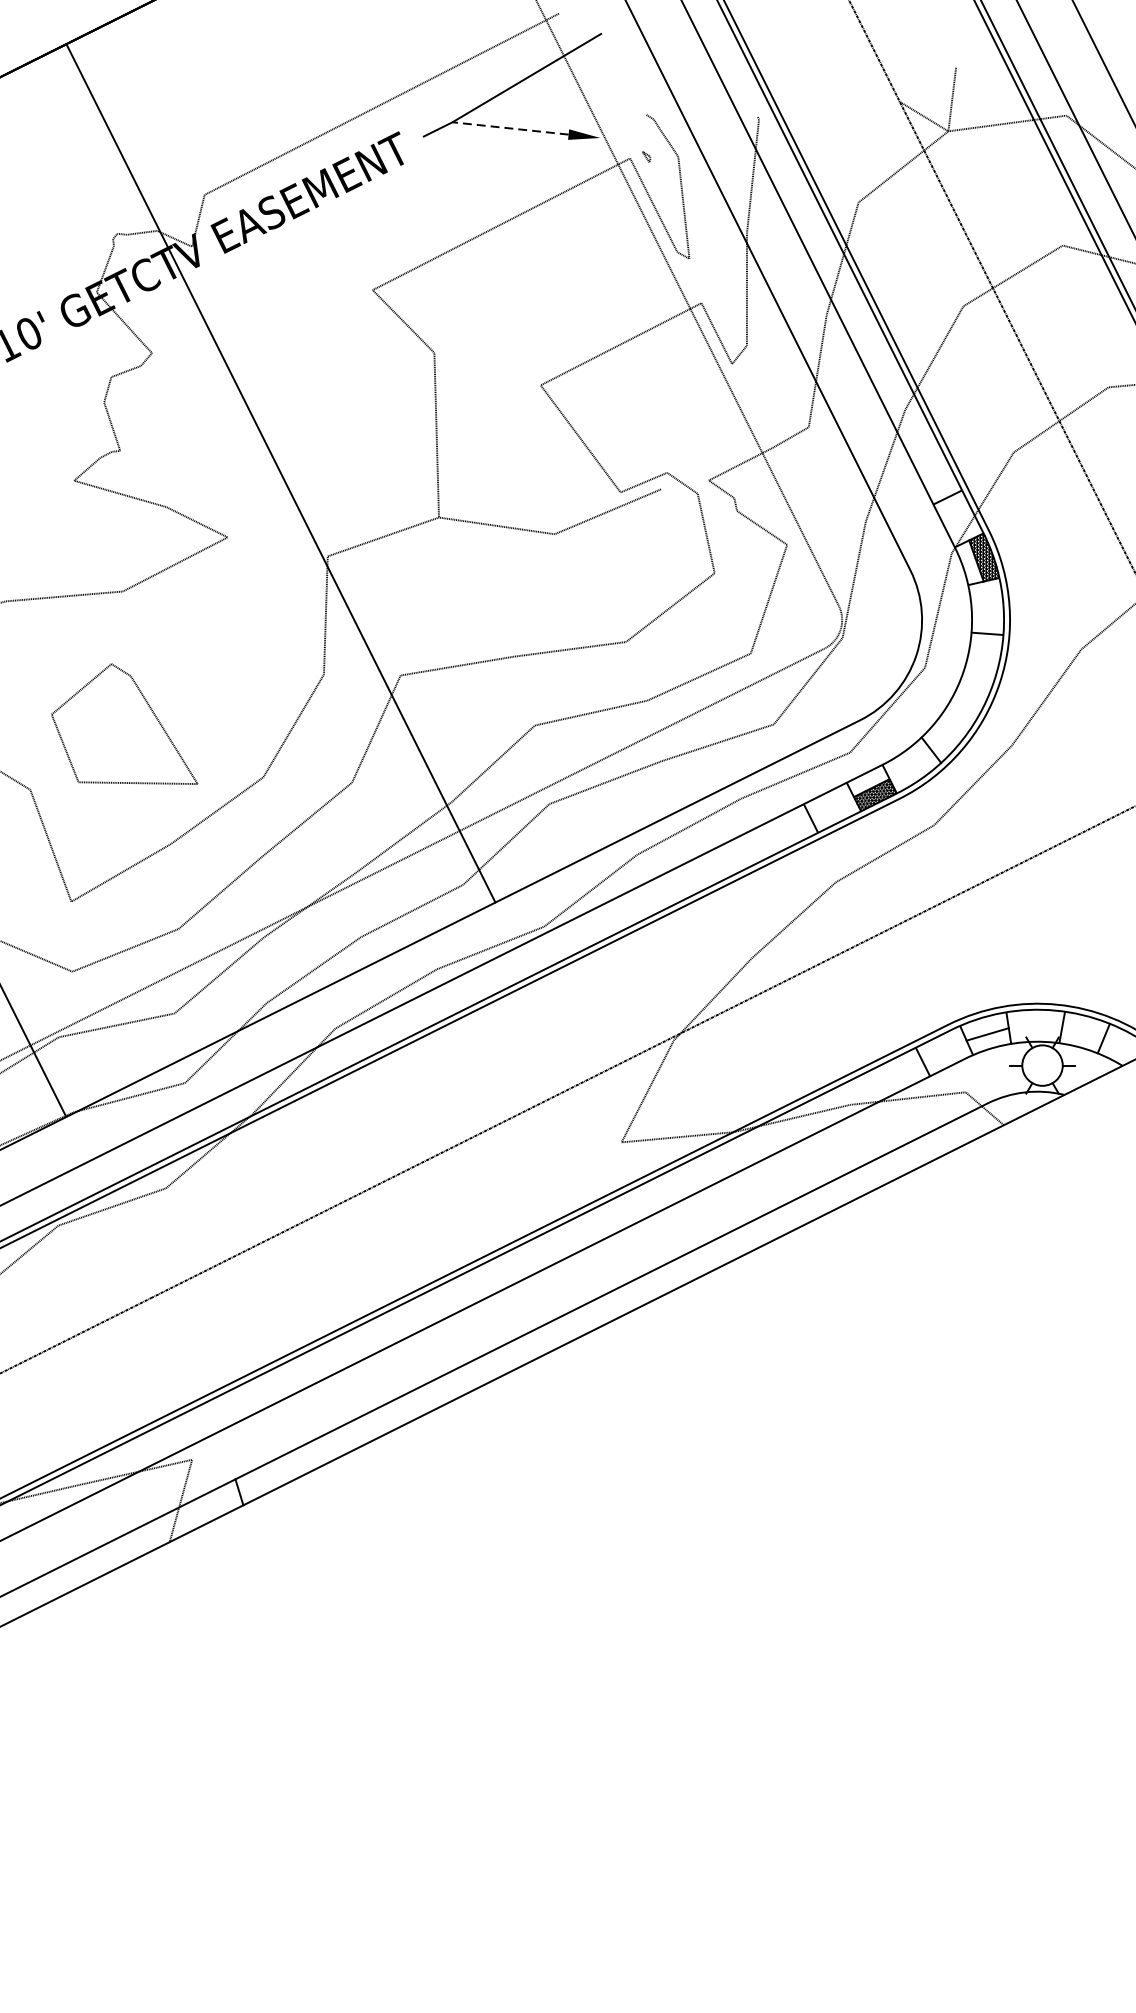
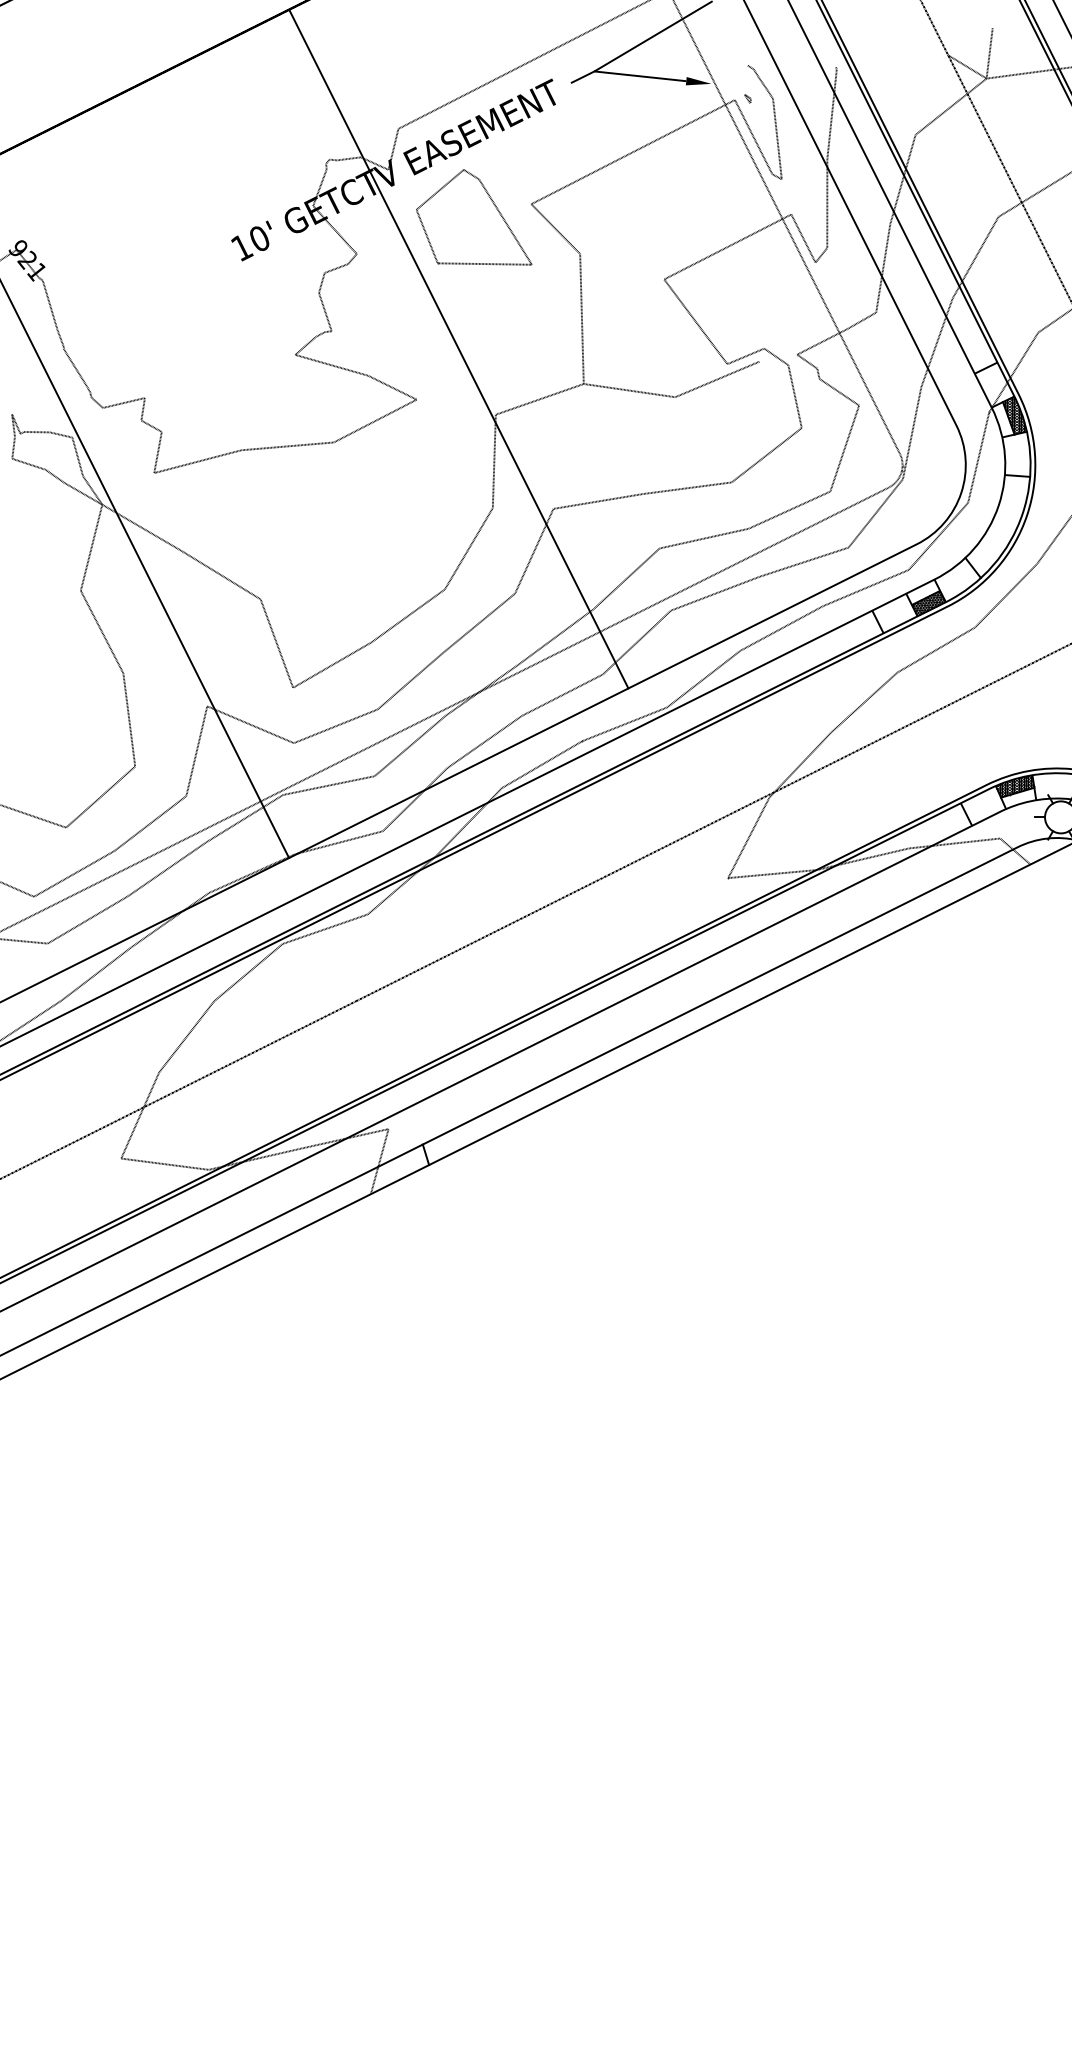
line: (509, 128) -> (639, 76), dashed -> solid
part: (125, 724) -> (474, 217), moved
hatch: (984, 1026) -> (1015, 786), added

